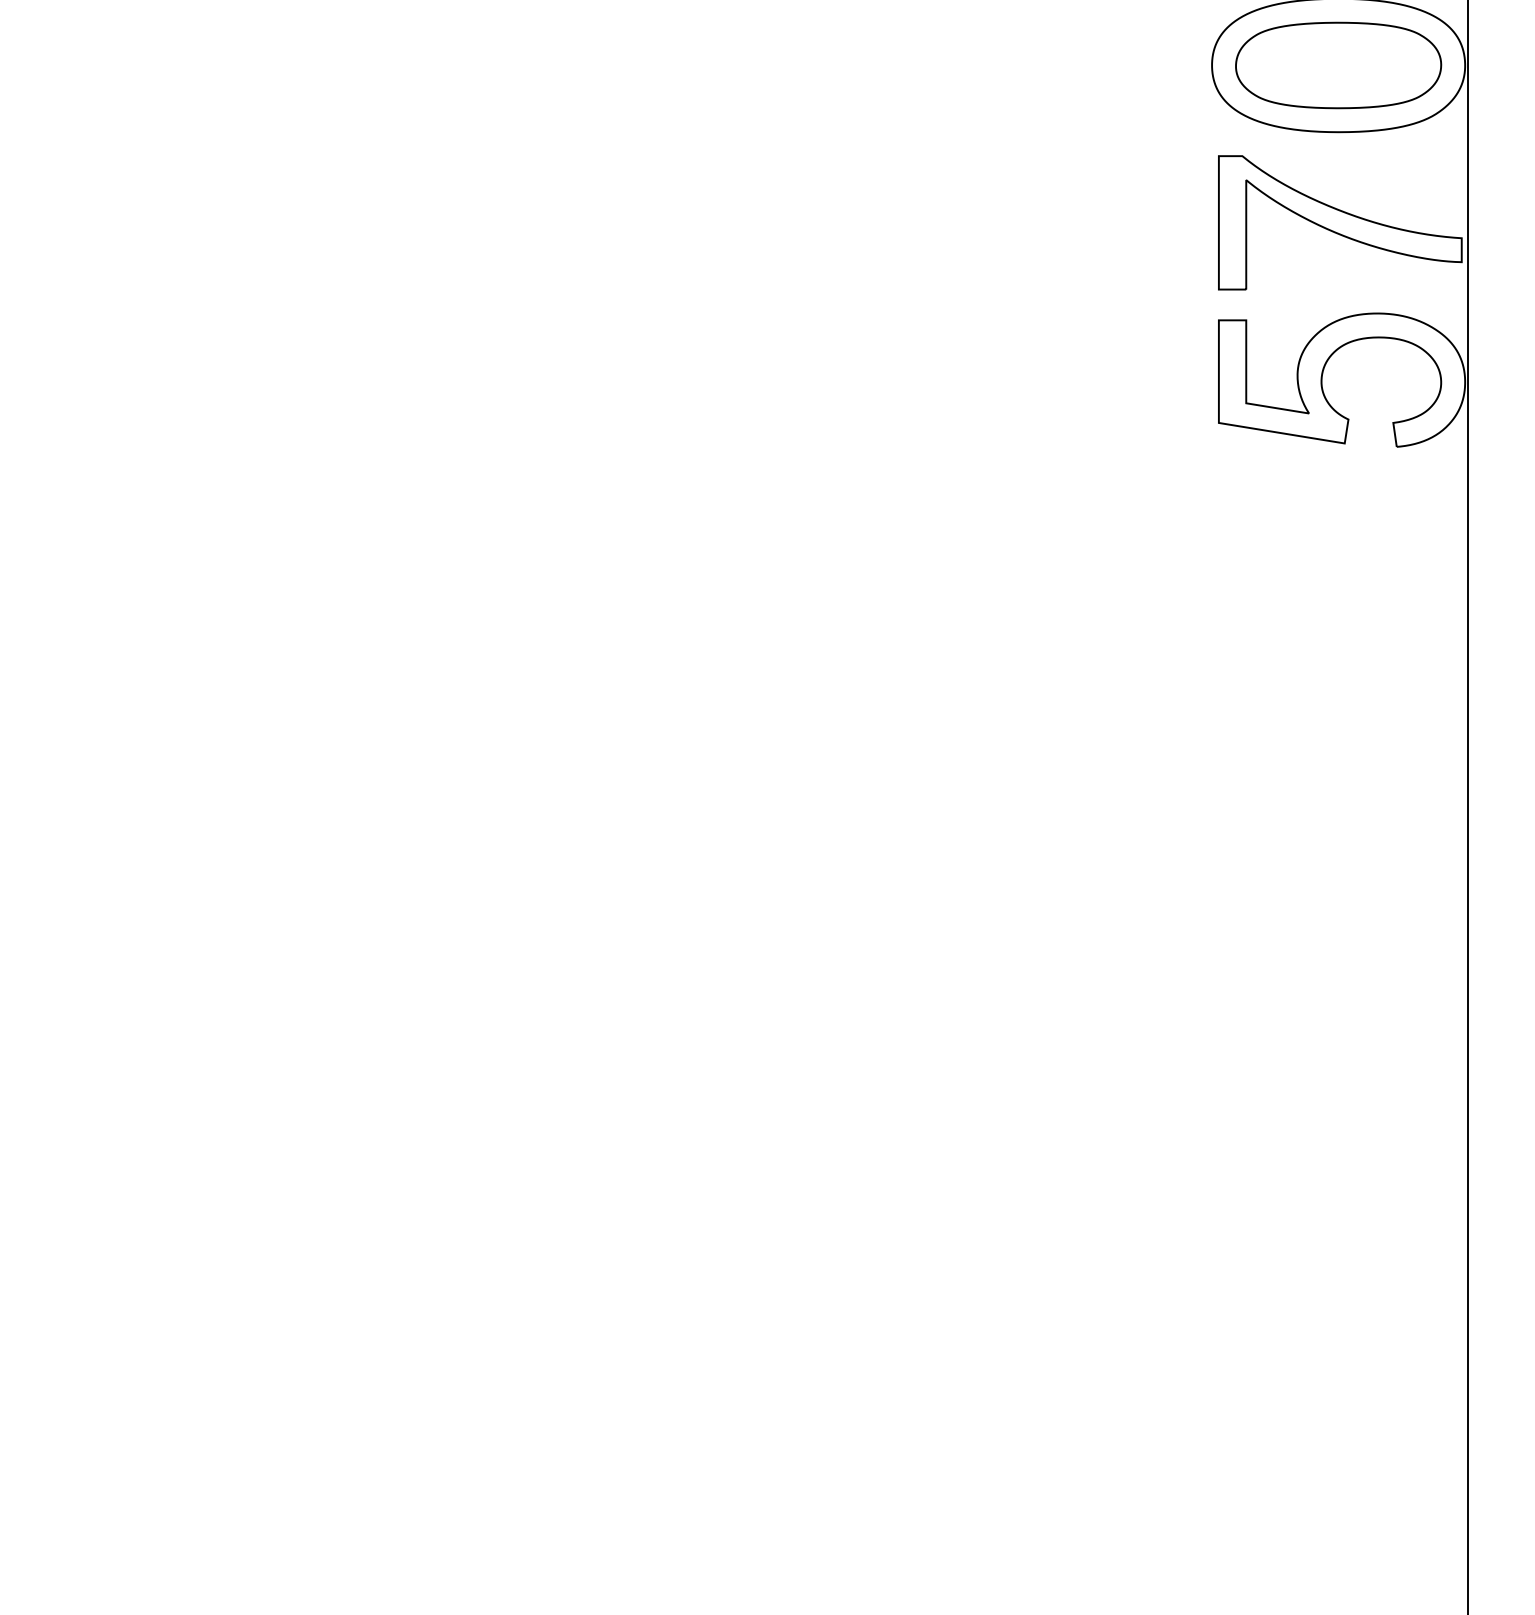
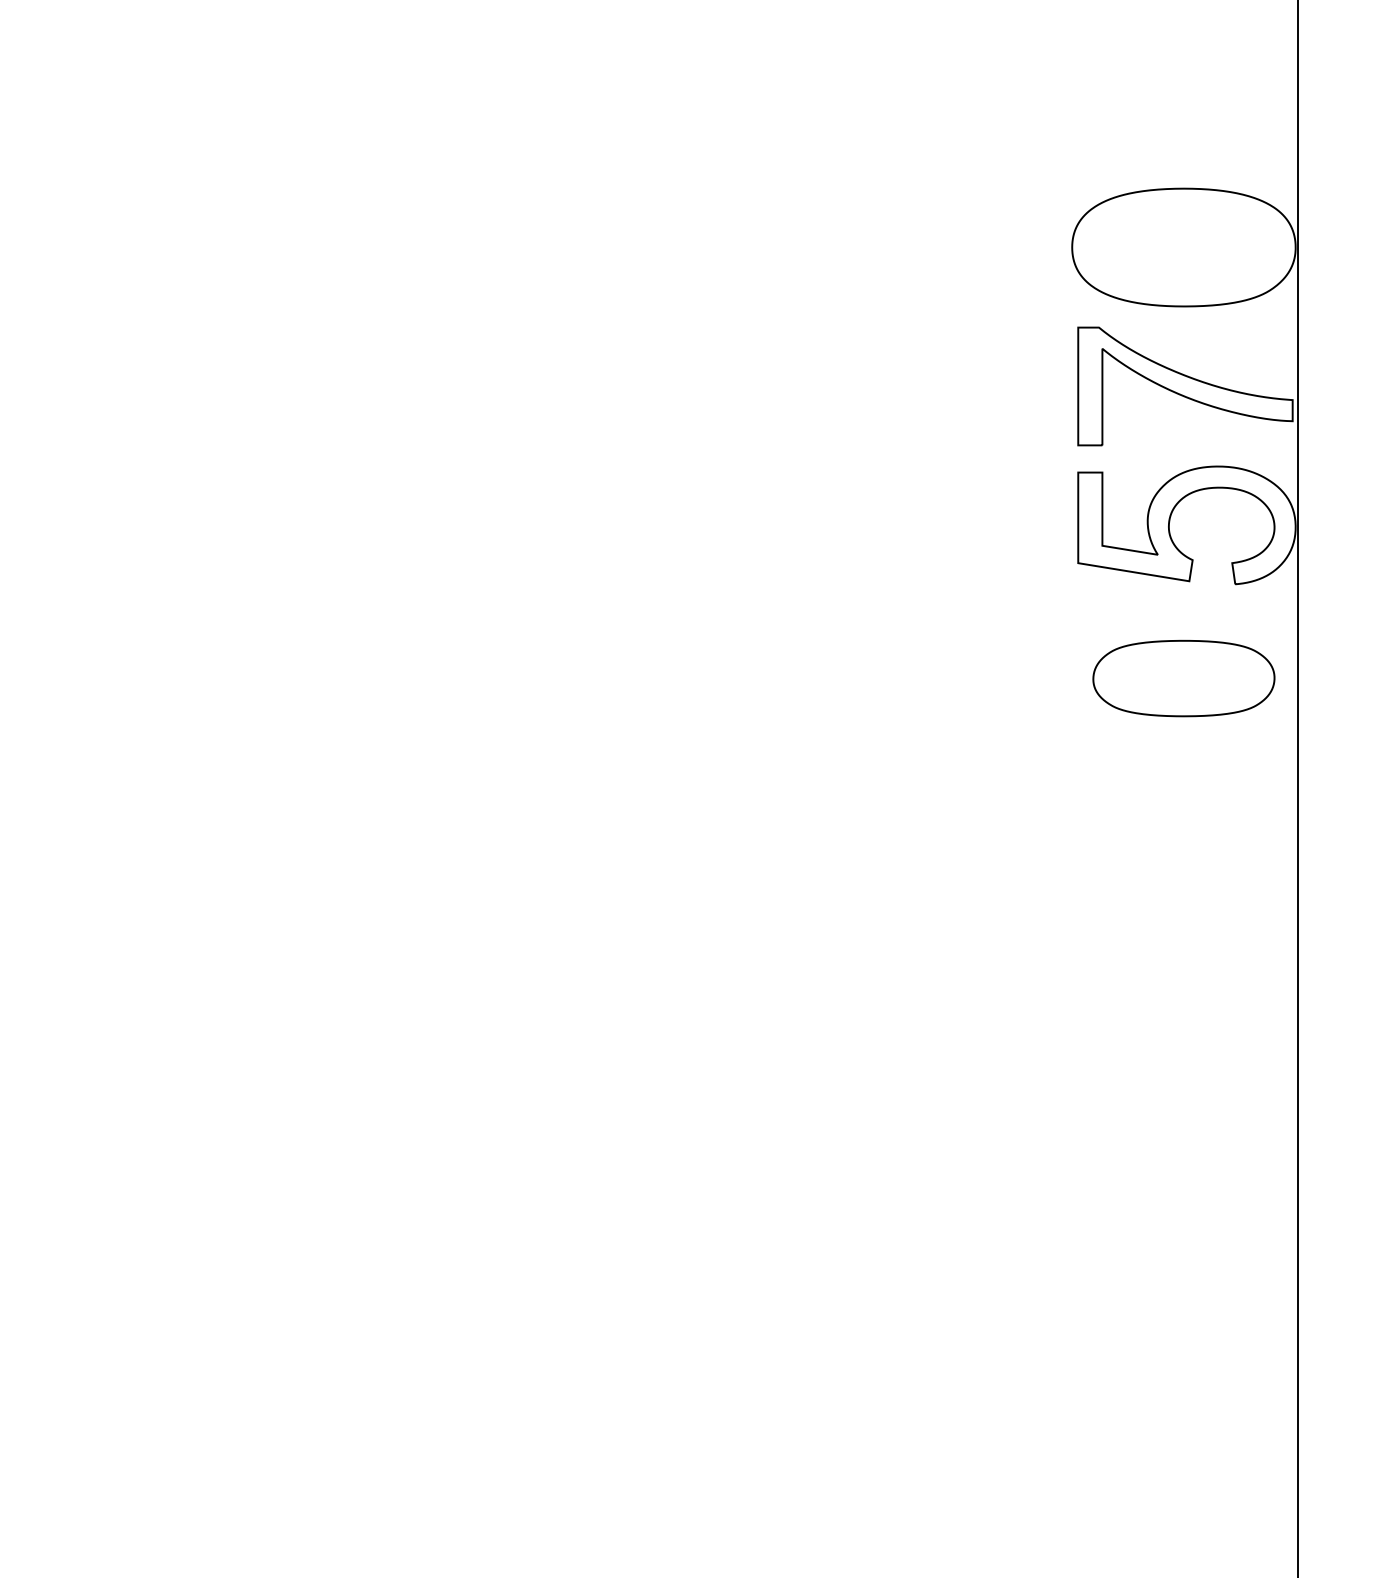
part: (1338, 65) -> (1183, 678), moved

